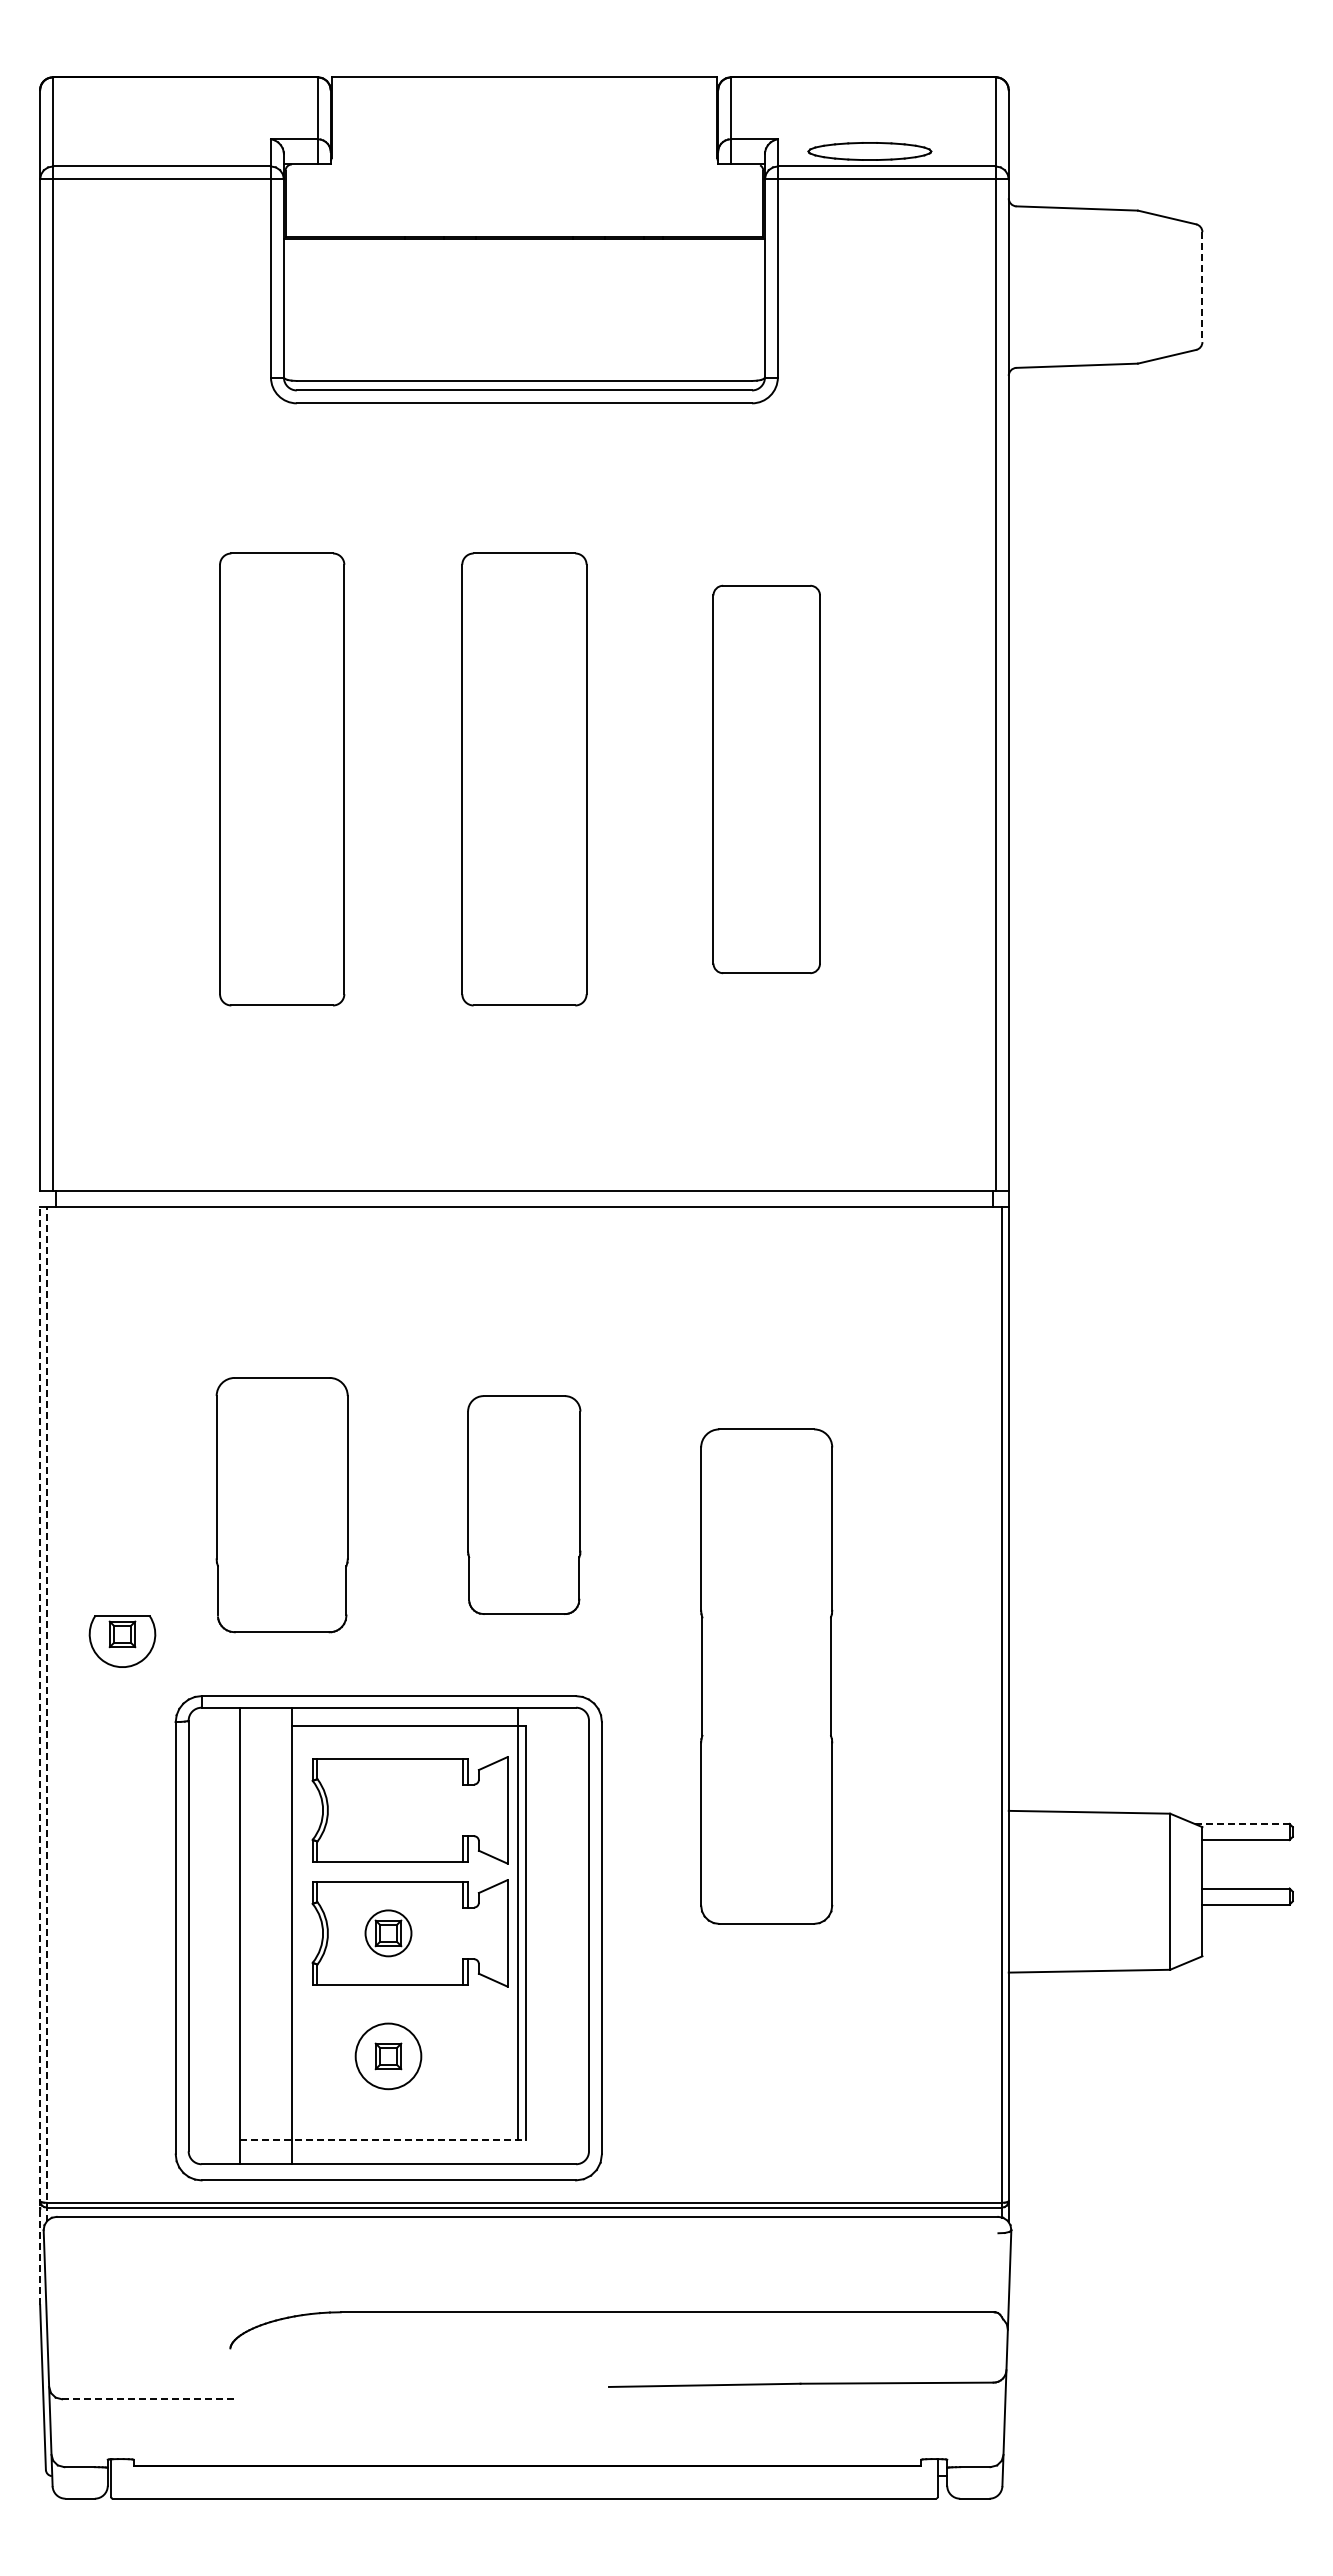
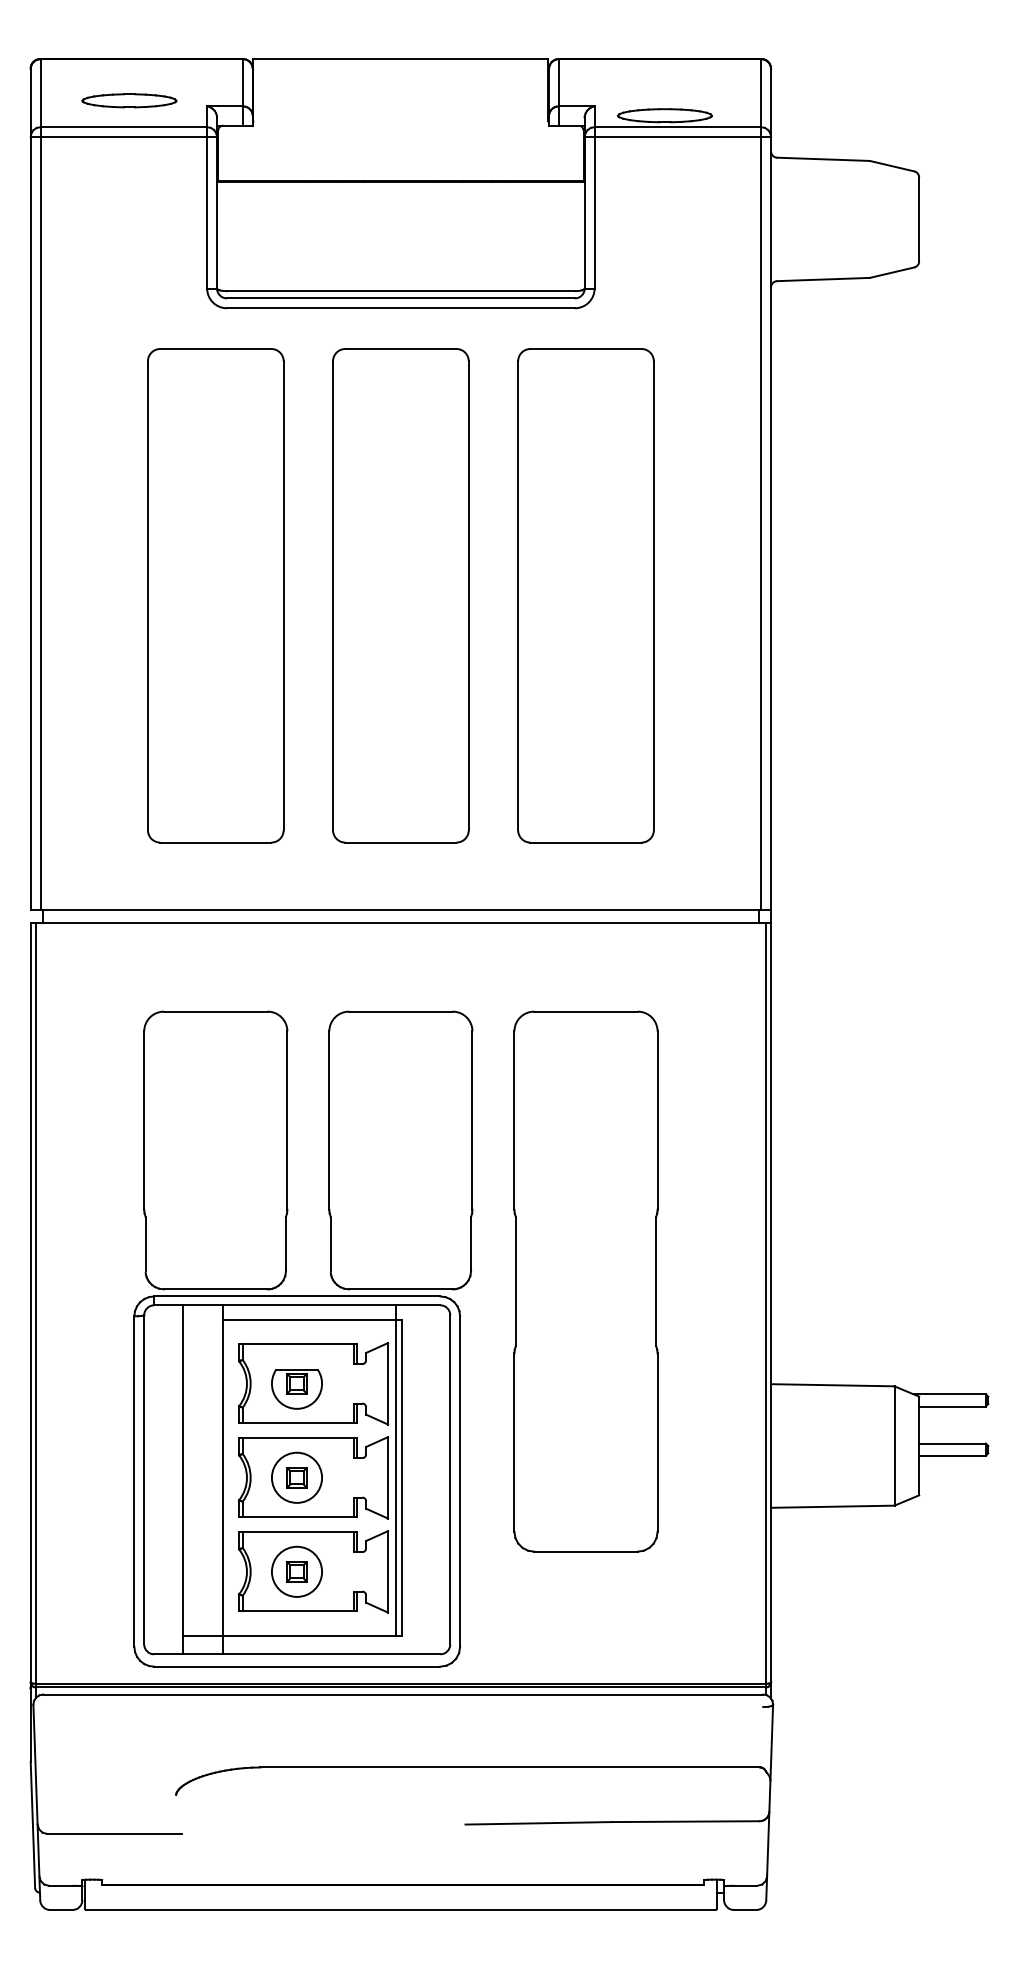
part: (168, 131) -> (128, 100), added
line: (1202, 287) -> (919, 219), dashed -> solid
part: (281, 779) -> (215, 595), size x1.43
part: (524, 779) -> (400, 595), size x1.43
part: (766, 779) -> (585, 595), size x1.67
part: (281, 1504) -> (215, 1149), size x1.43
part: (523, 1504) -> (400, 1149), size x1.67
part: (122, 1641) -> (296, 1389), moved
part: (766, 1676) -> (585, 1281), size x1.43
line: (46, 1714) -> (35, 1310), dashed -> solid
line: (40, 1756) -> (30, 1342), dashed -> solid
line: (1241, 1823) -> (949, 1393), dashed -> solid
circle: (388, 1933) -> (296, 1477), size x1.43
part: (409, 2056) -> (313, 1571), added
line: (382, 2140) -> (292, 1636), dashed -> solid
line: (149, 2399) -> (114, 1834), dashed -> solid

